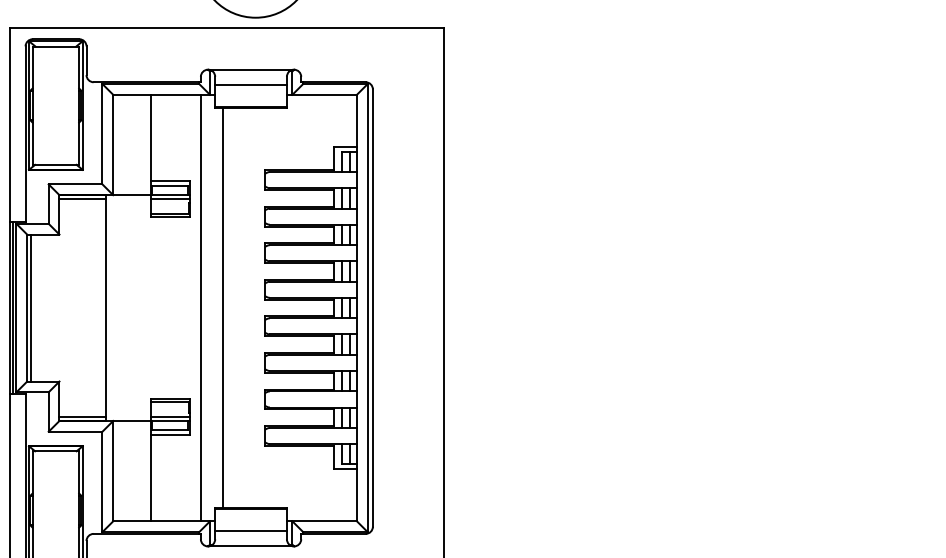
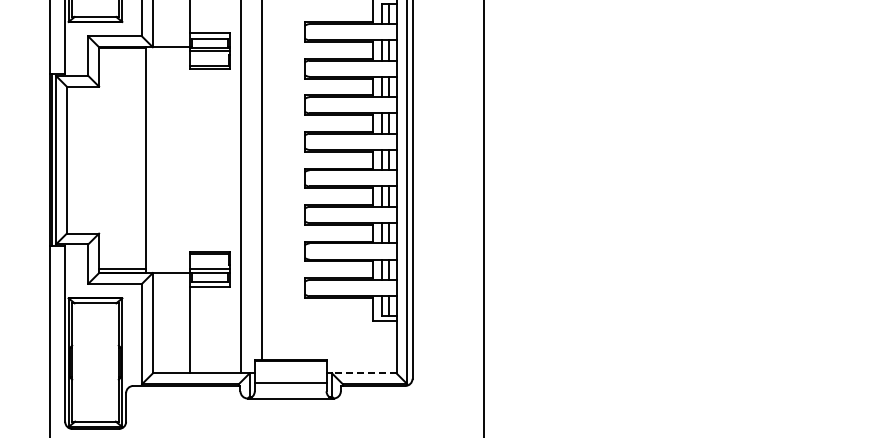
line: (82, 199) -> (122, 51), removed
line: (30, 307) -> (70, 159), removed
line: (324, 521) -> (364, 373), solid -> dashed

